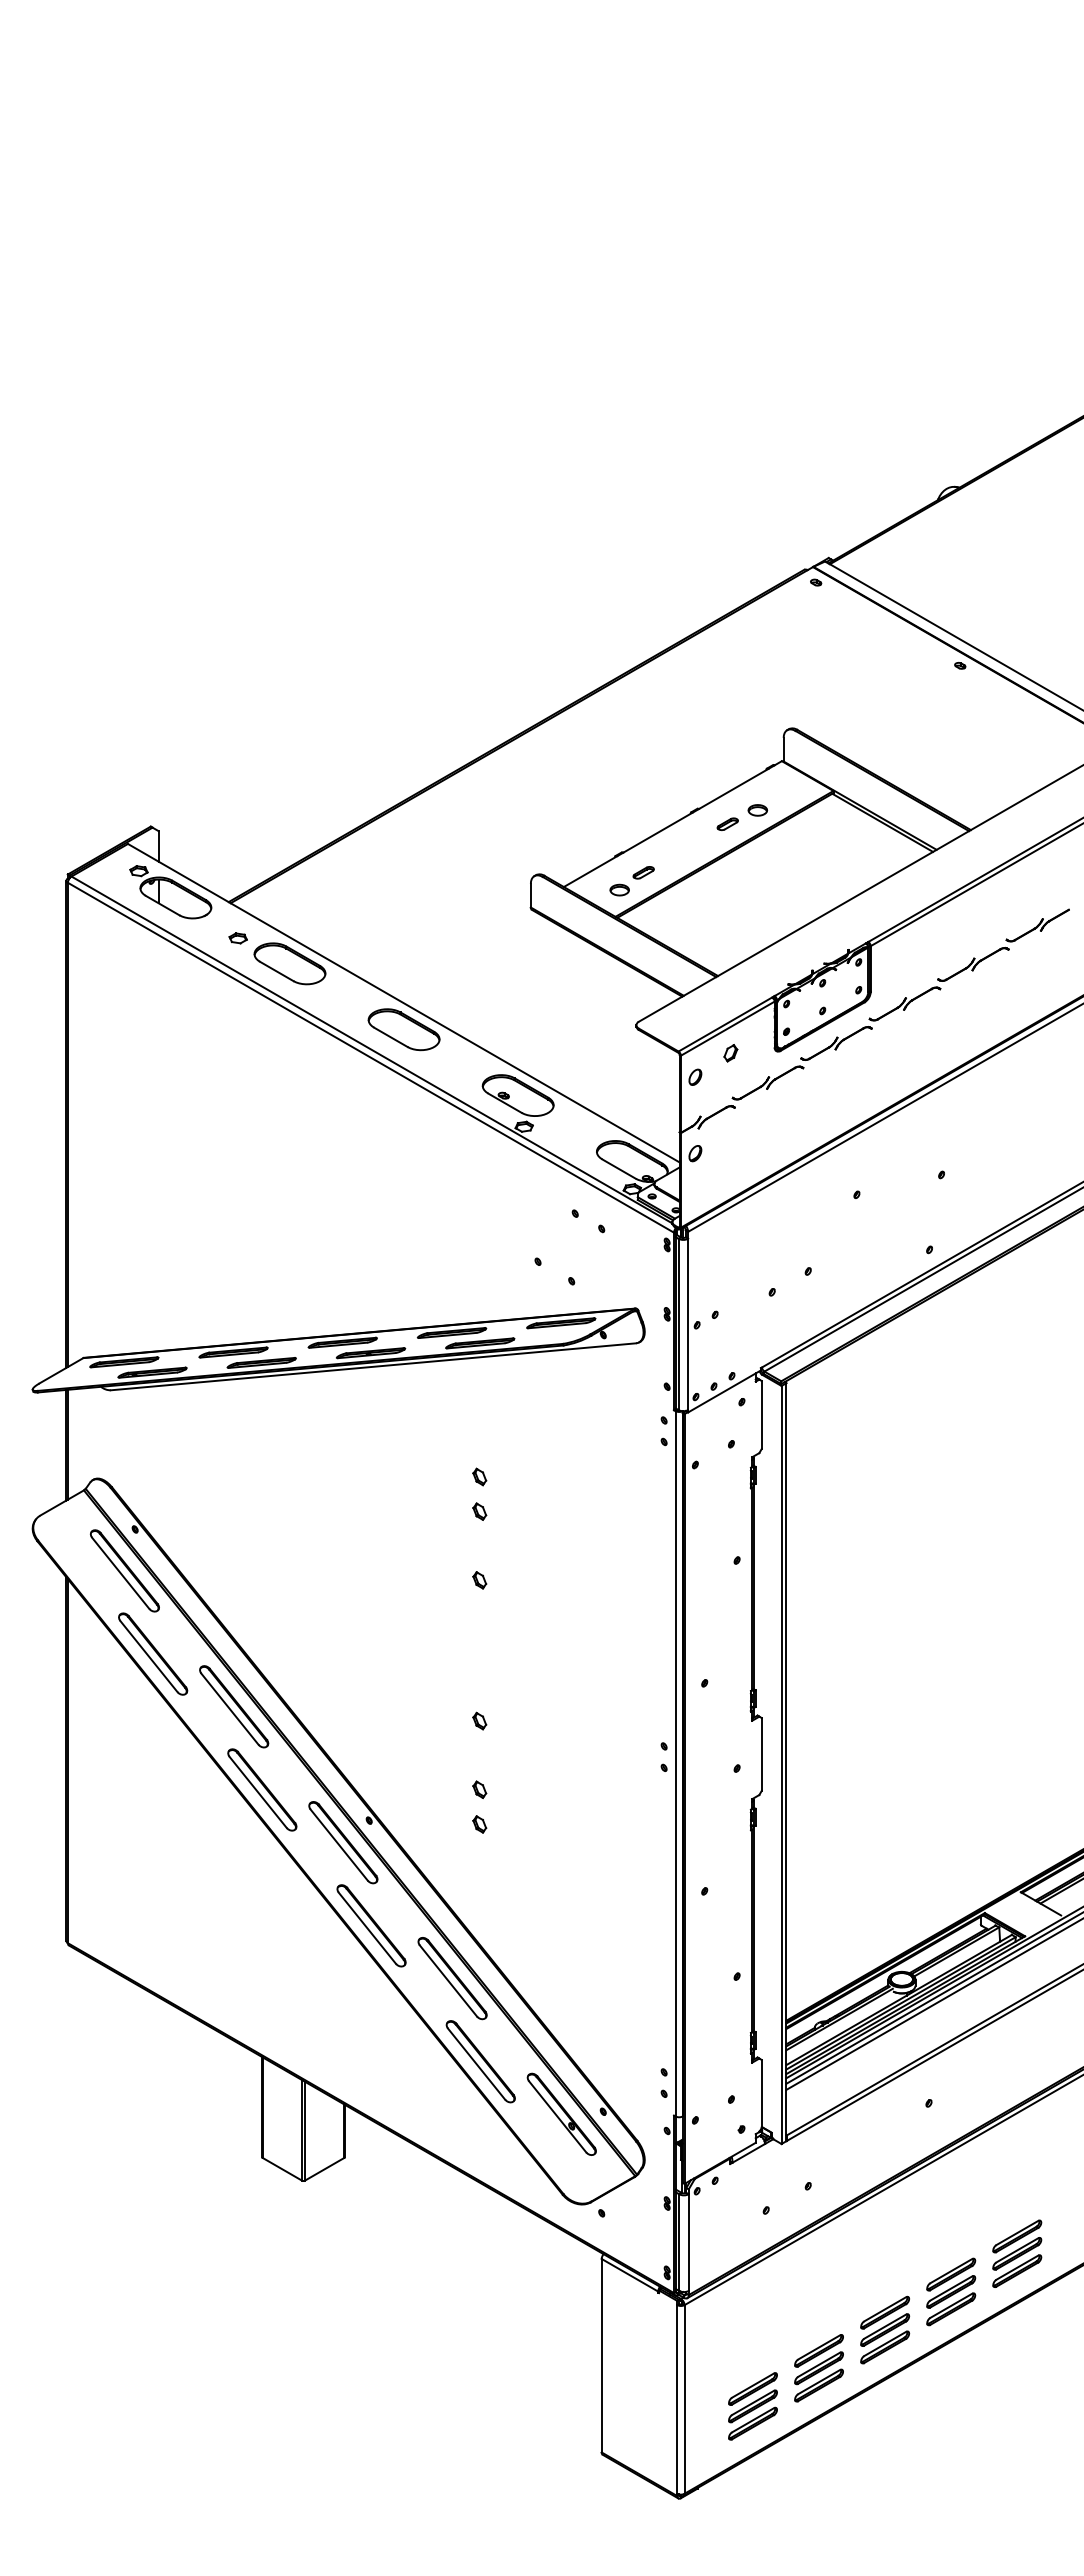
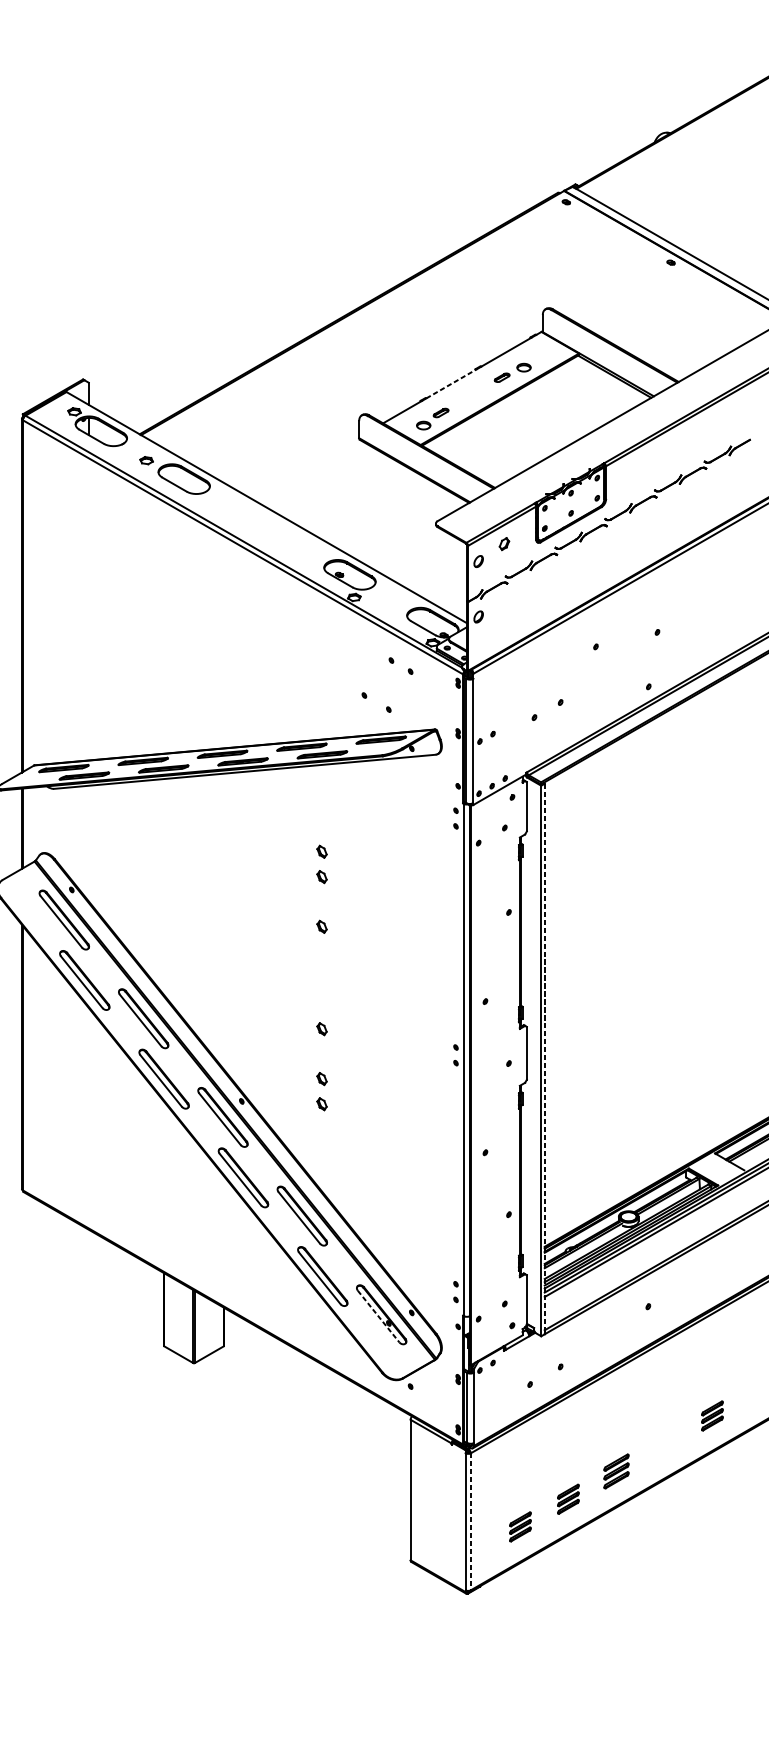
line: (658, 832) -> (451, 383), solid -> dashed
part: (403, 1029) -> (266, 526), removed
line: (786, 1762) -> (544, 1059), solid -> dashed
line: (557, 2116) -> (378, 1316), solid -> dashed
part: (1017, 2253) -> (712, 1415), size x0.6
part: (951, 2291) -> (664, 1443), removed
part: (885, 2329) -> (616, 1471), size x0.7
part: (818, 2368) -> (568, 1499), size x0.6
line: (684, 2399) -> (470, 1521), solid -> dashed
part: (752, 2406) -> (520, 1526), size x0.6

